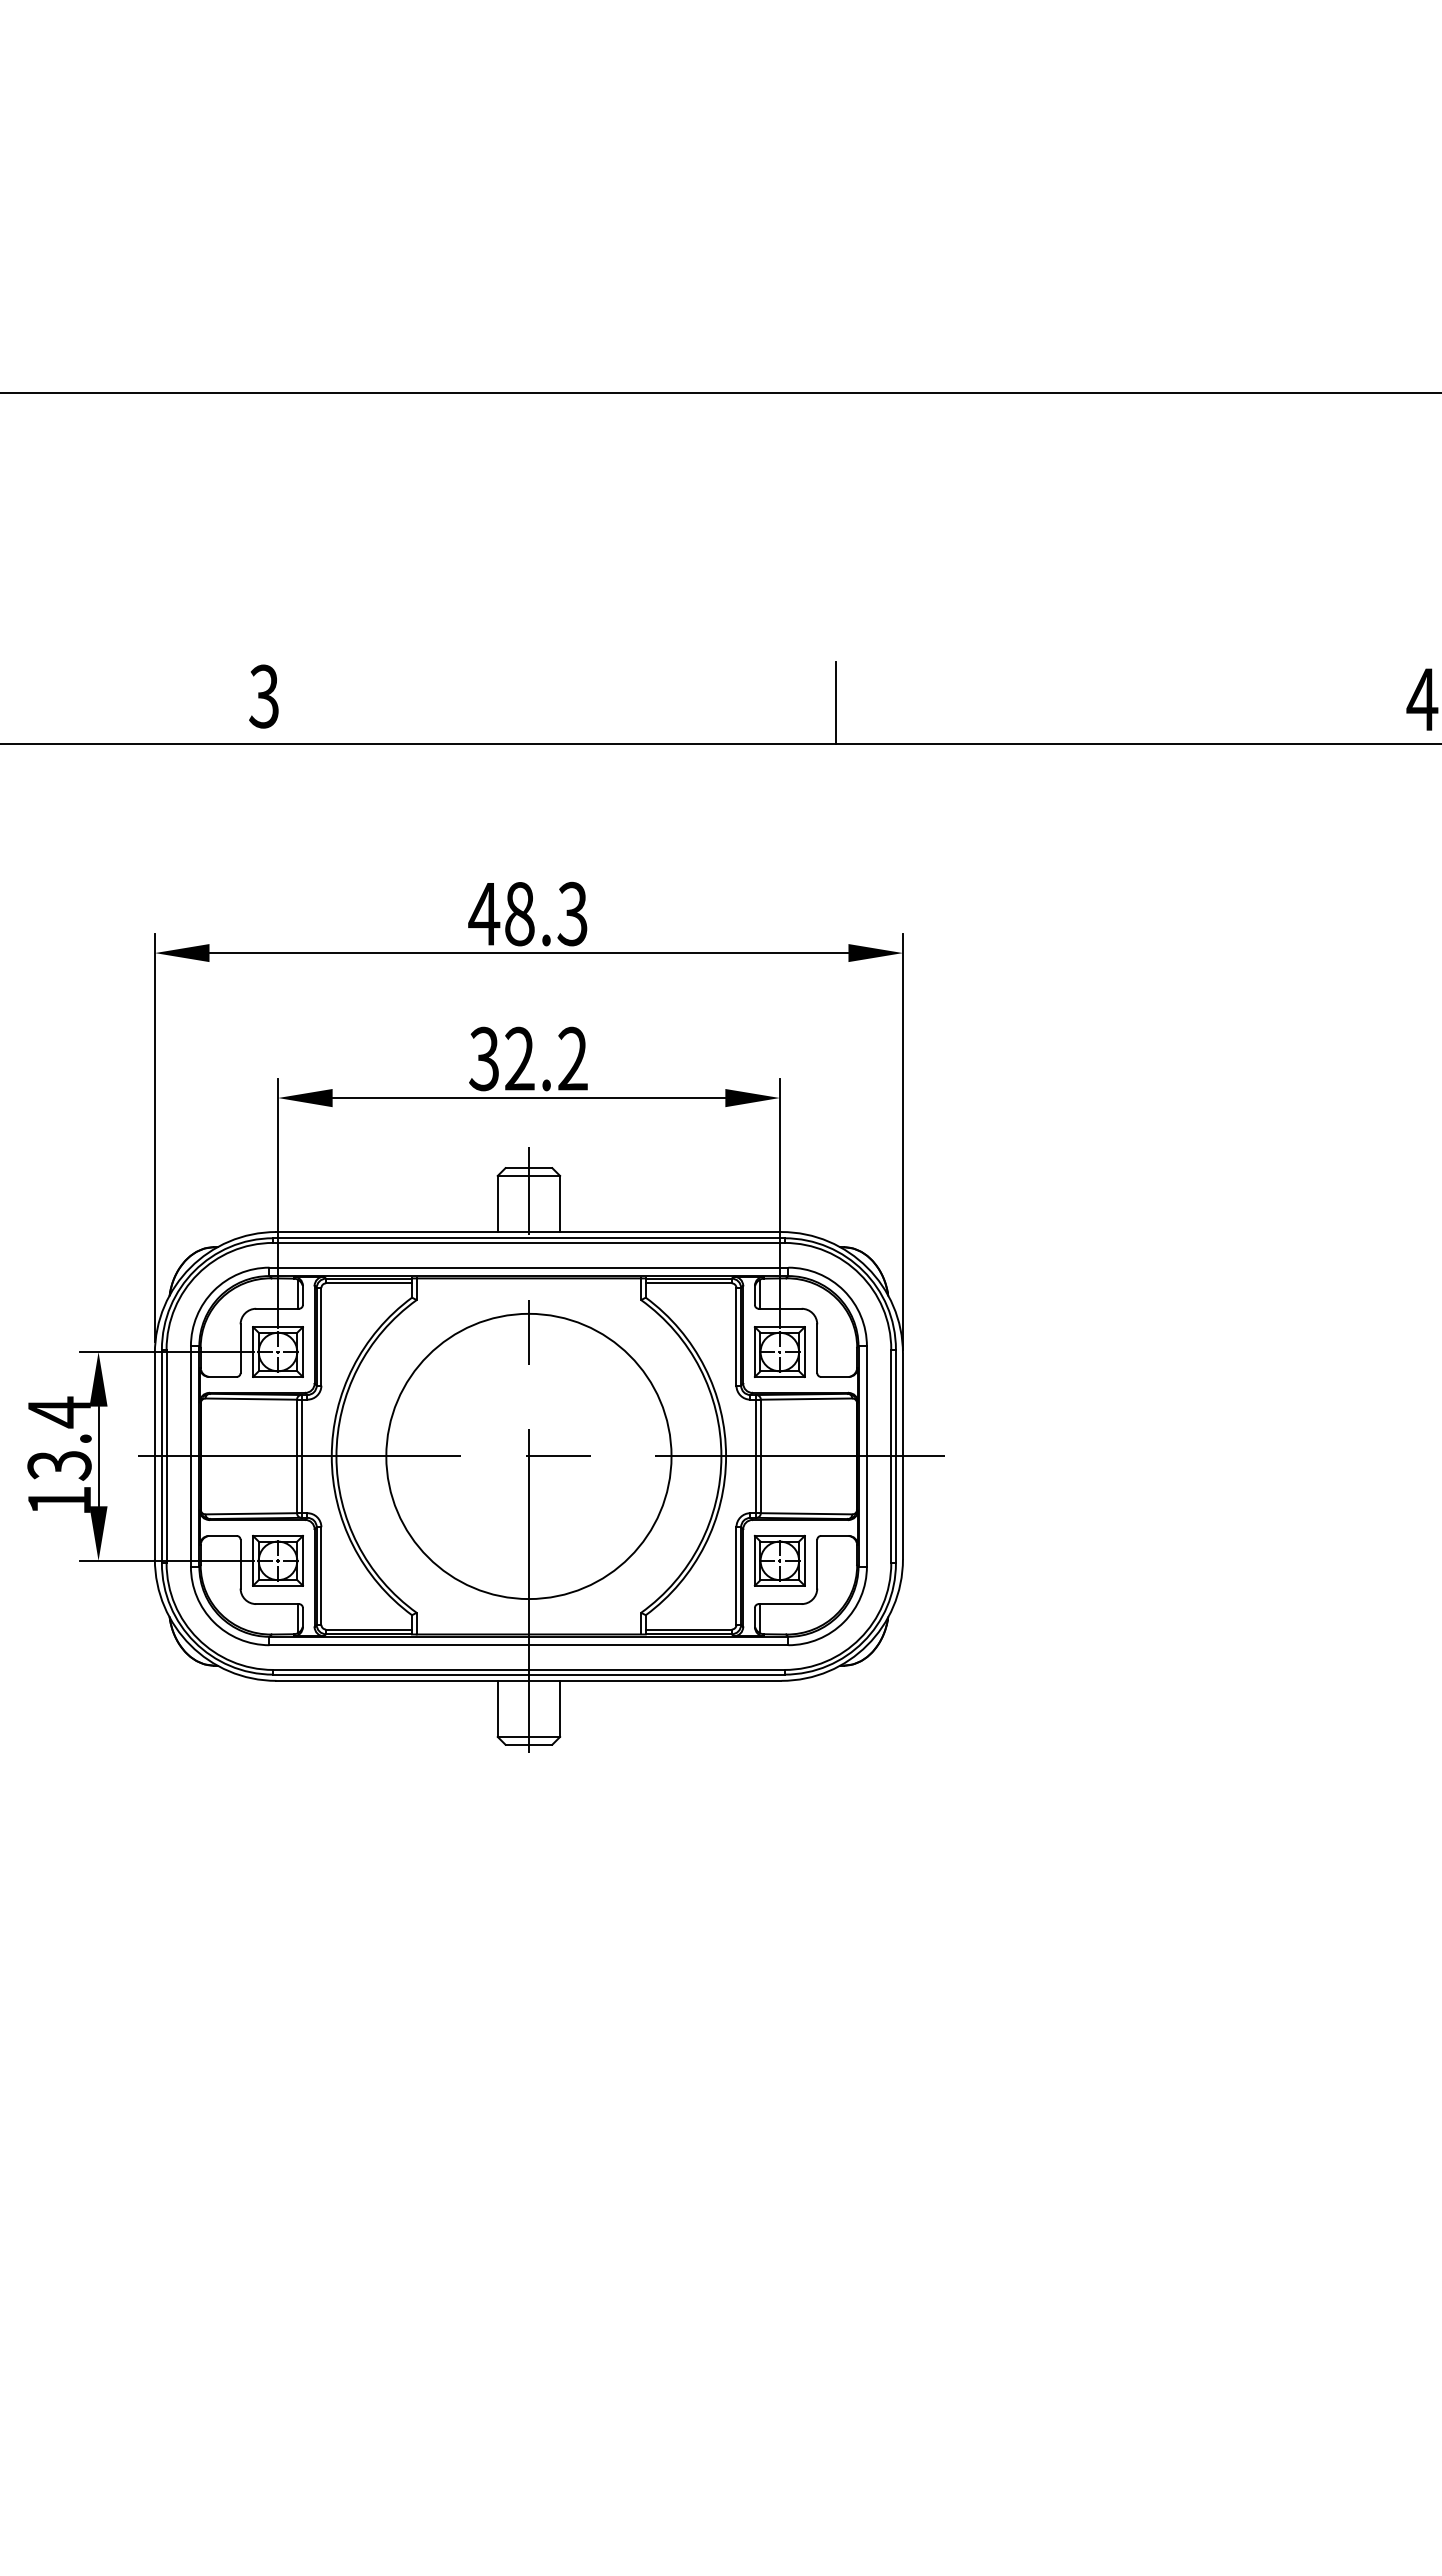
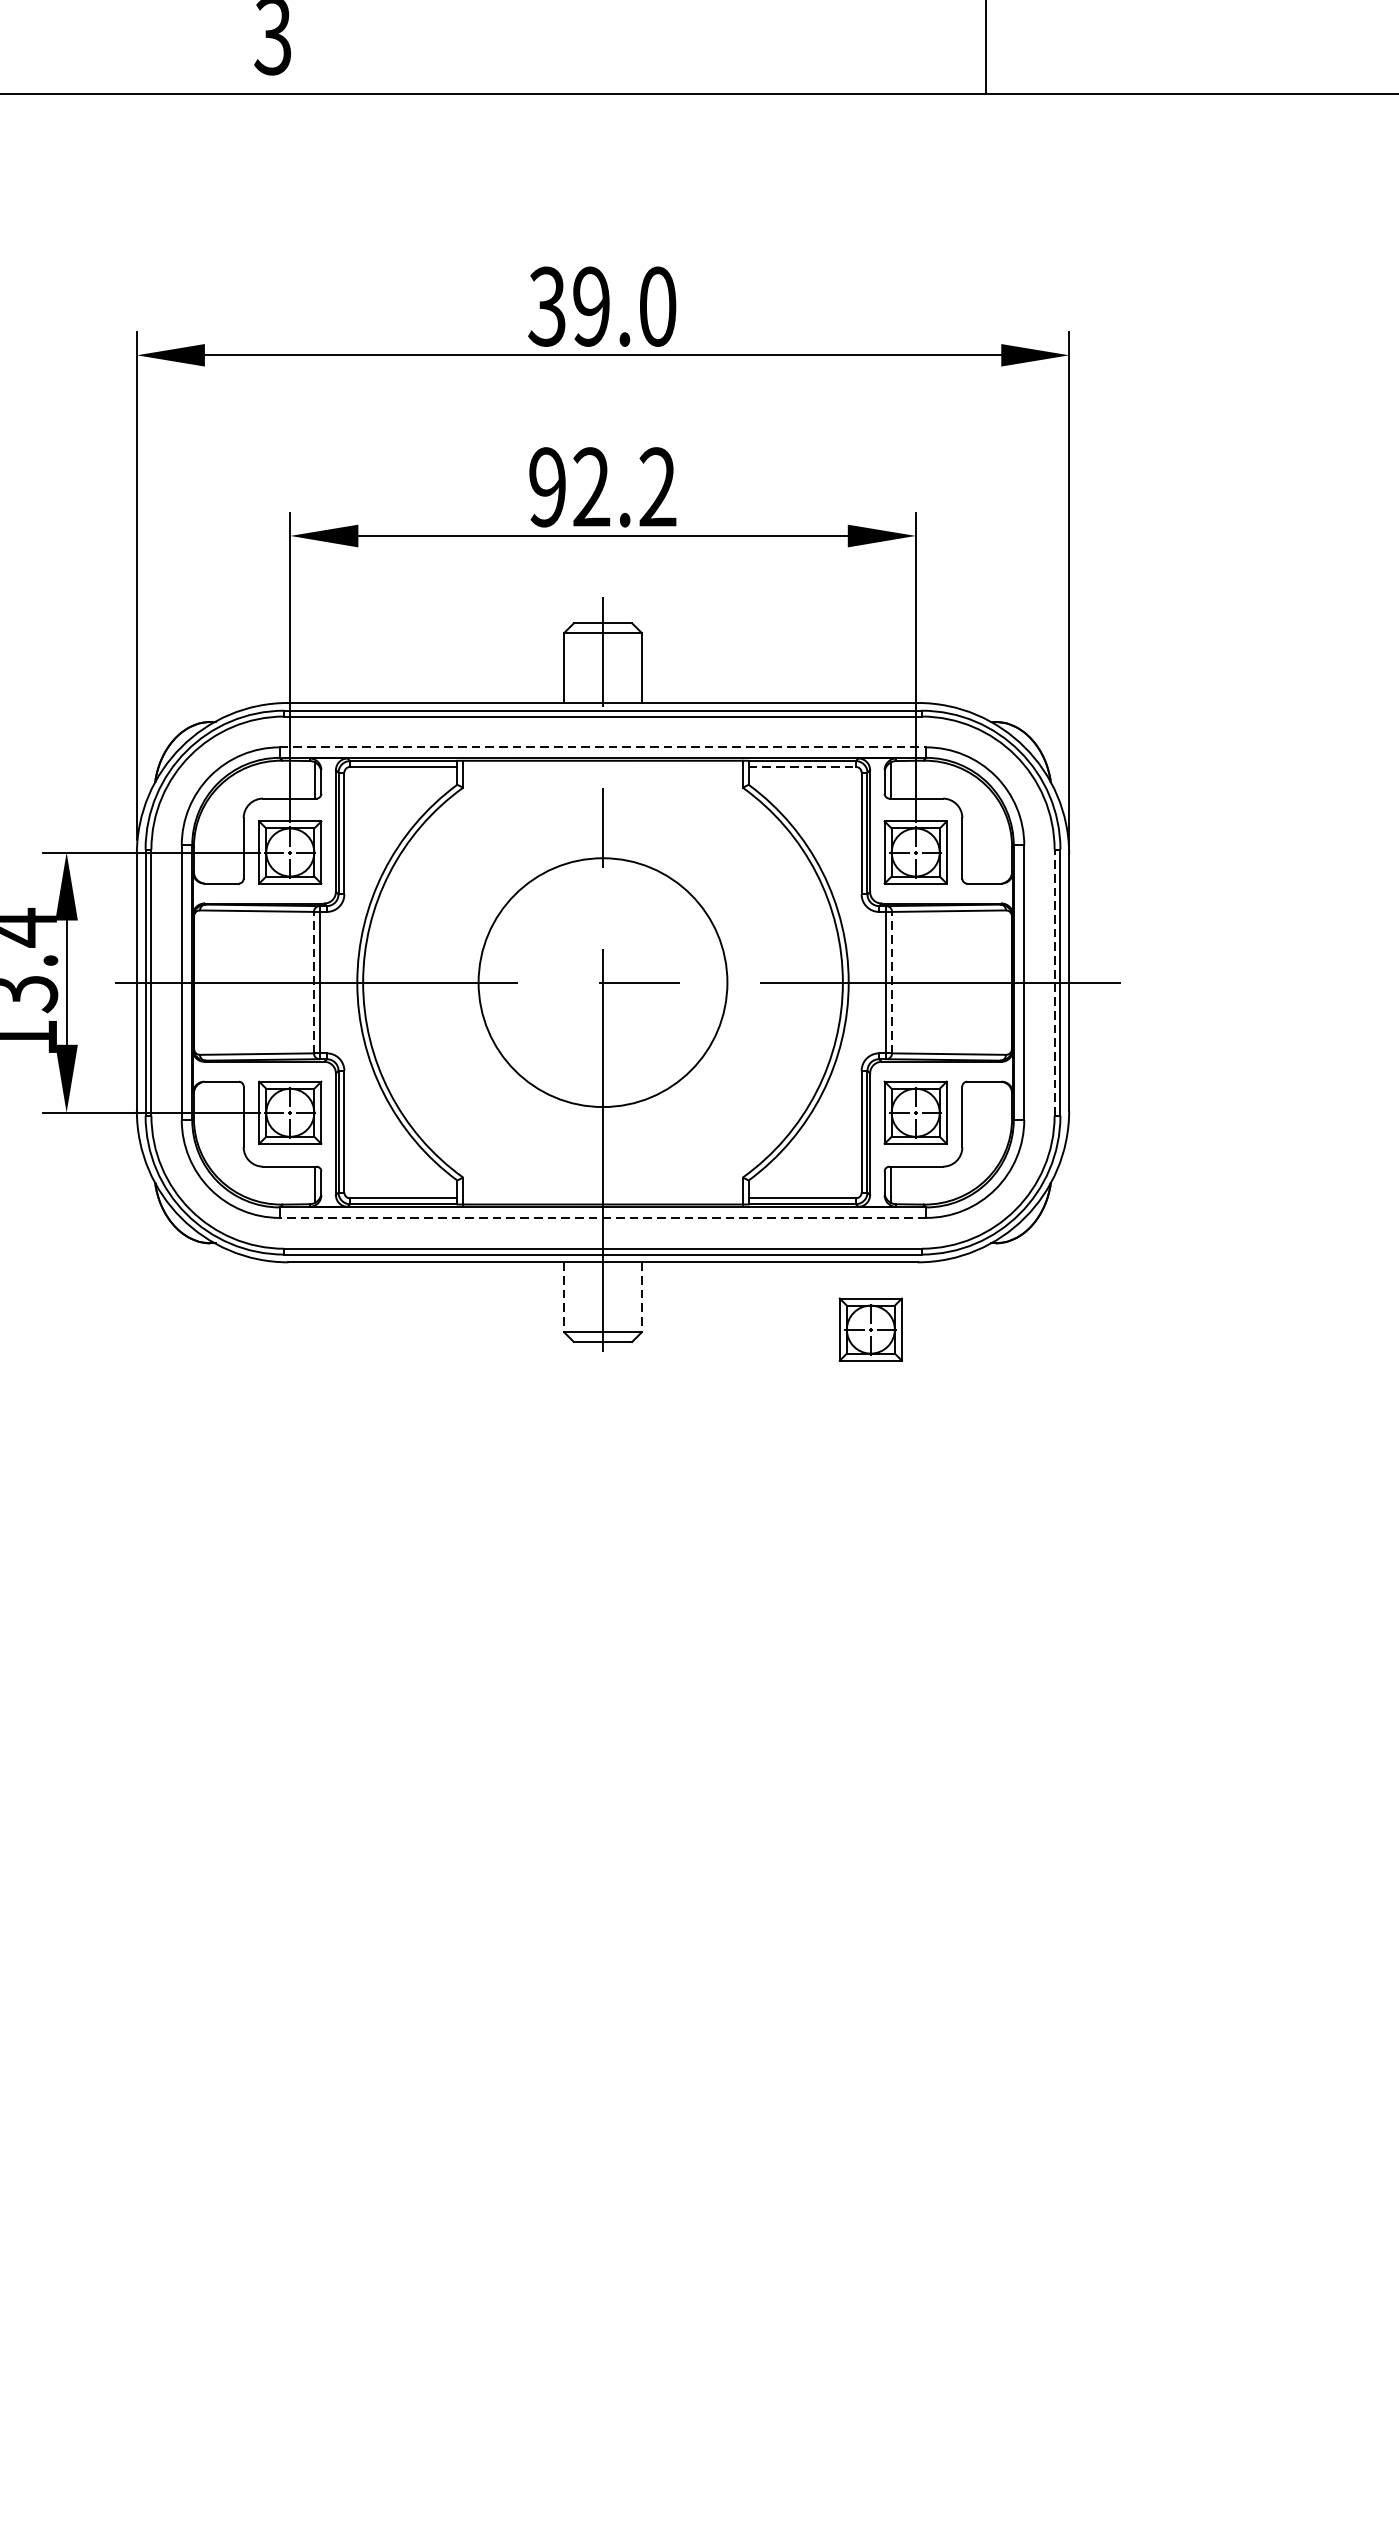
text: (527, 913) -> (601, 305), 48.3 -> 39.0
text: (483, 1059) -> (546, 487), 32.2 -> 92.2
line: (529, 1267) -> (603, 747), solid -> dashed
line: (688, 1283) -> (801, 767), solid -> dashed
line: (297, 1456) -> (314, 982), solid -> dashed
circle: (528, 1456) -> (602, 982), size x0.7
line: (760, 1456) -> (891, 982), solid -> dashed
line: (891, 1456) -> (1054, 982), solid -> dashed
line: (528, 1645) -> (602, 1218), solid -> dashed
line: (497, 1709) -> (563, 1298), solid -> dashed
line: (560, 1709) -> (642, 1298), solid -> dashed
part: (743, 1734) -> (870, 1329), added

